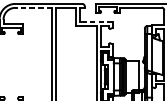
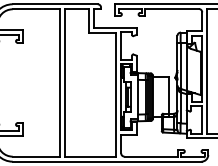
line: (33, 8) -> (35, 9), dashed -> solid
line: (96, 22) -> (115, 27), dashed -> solid

